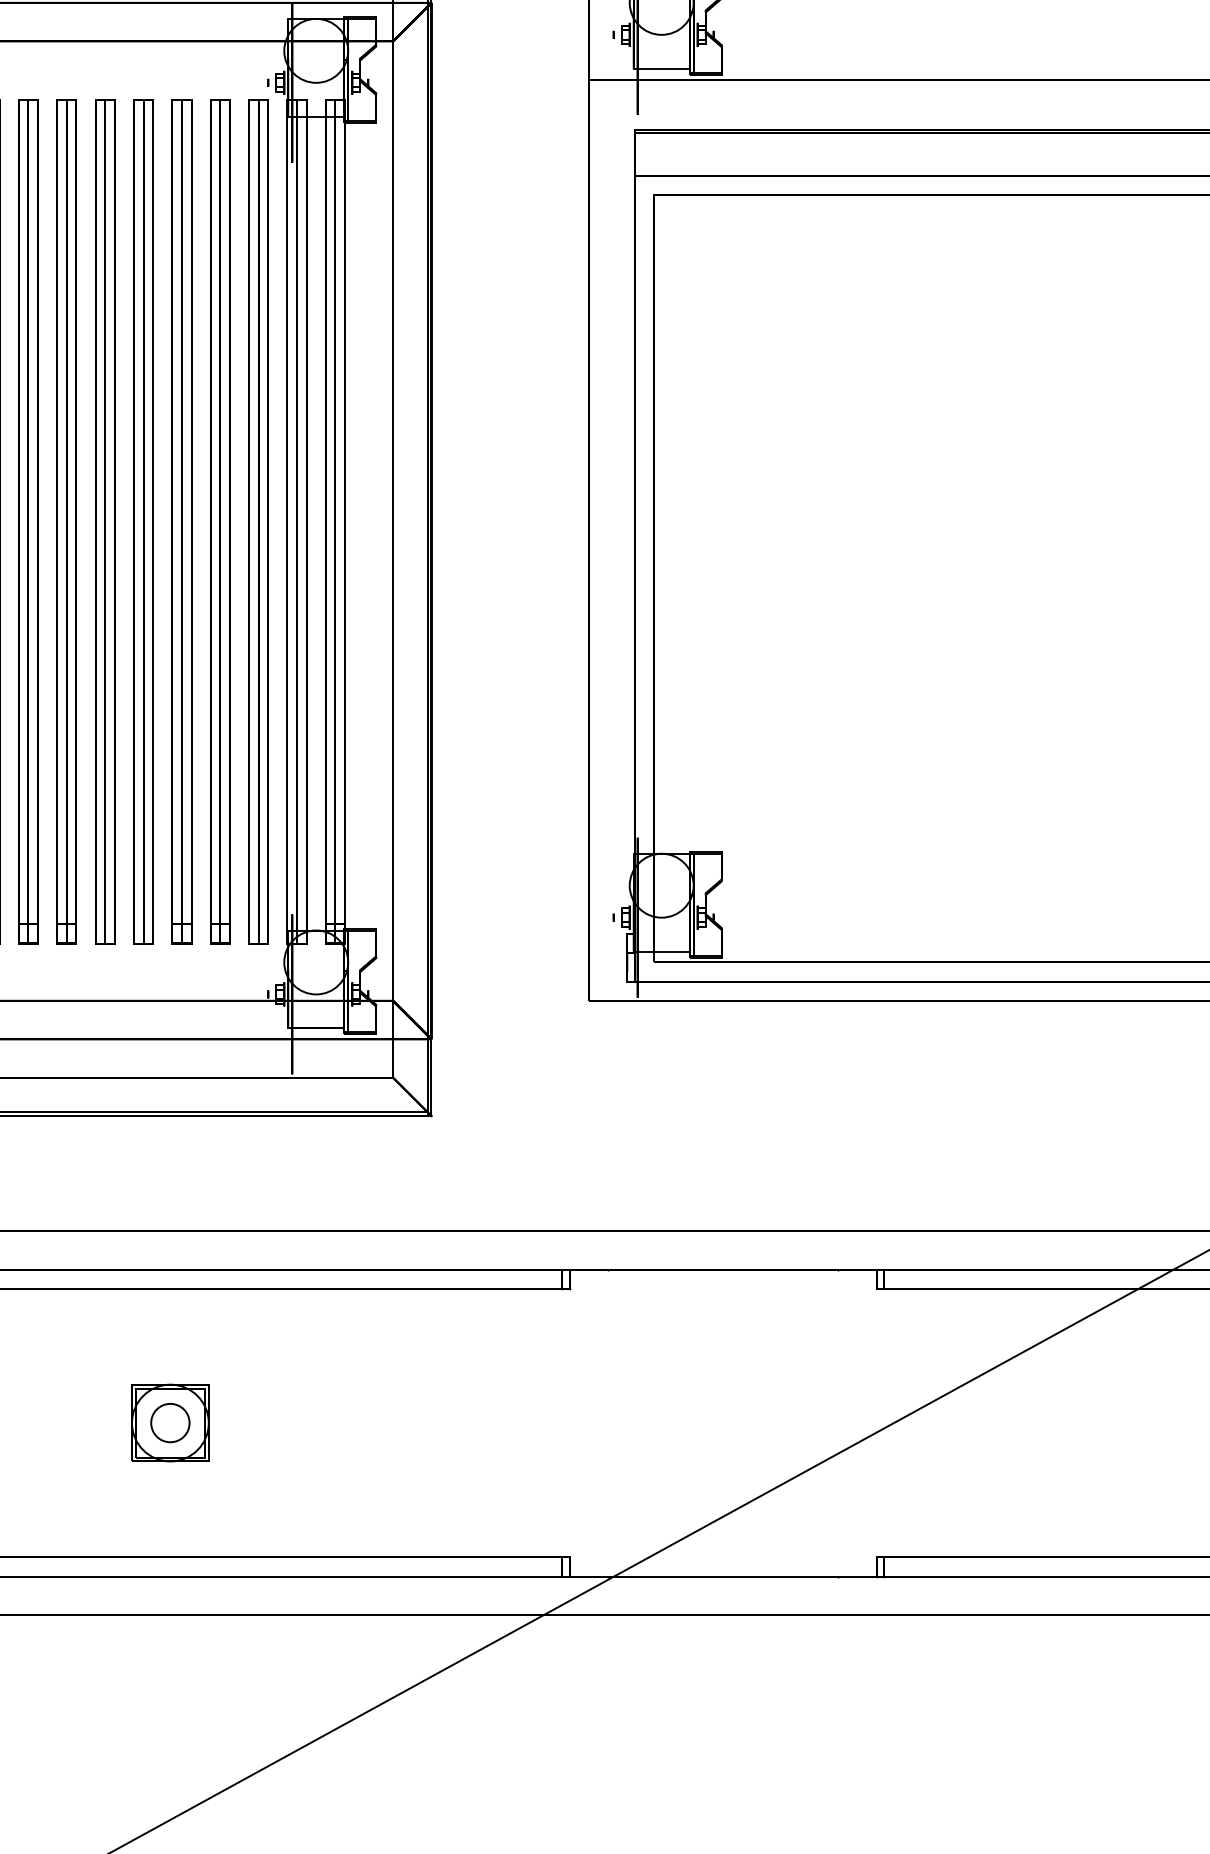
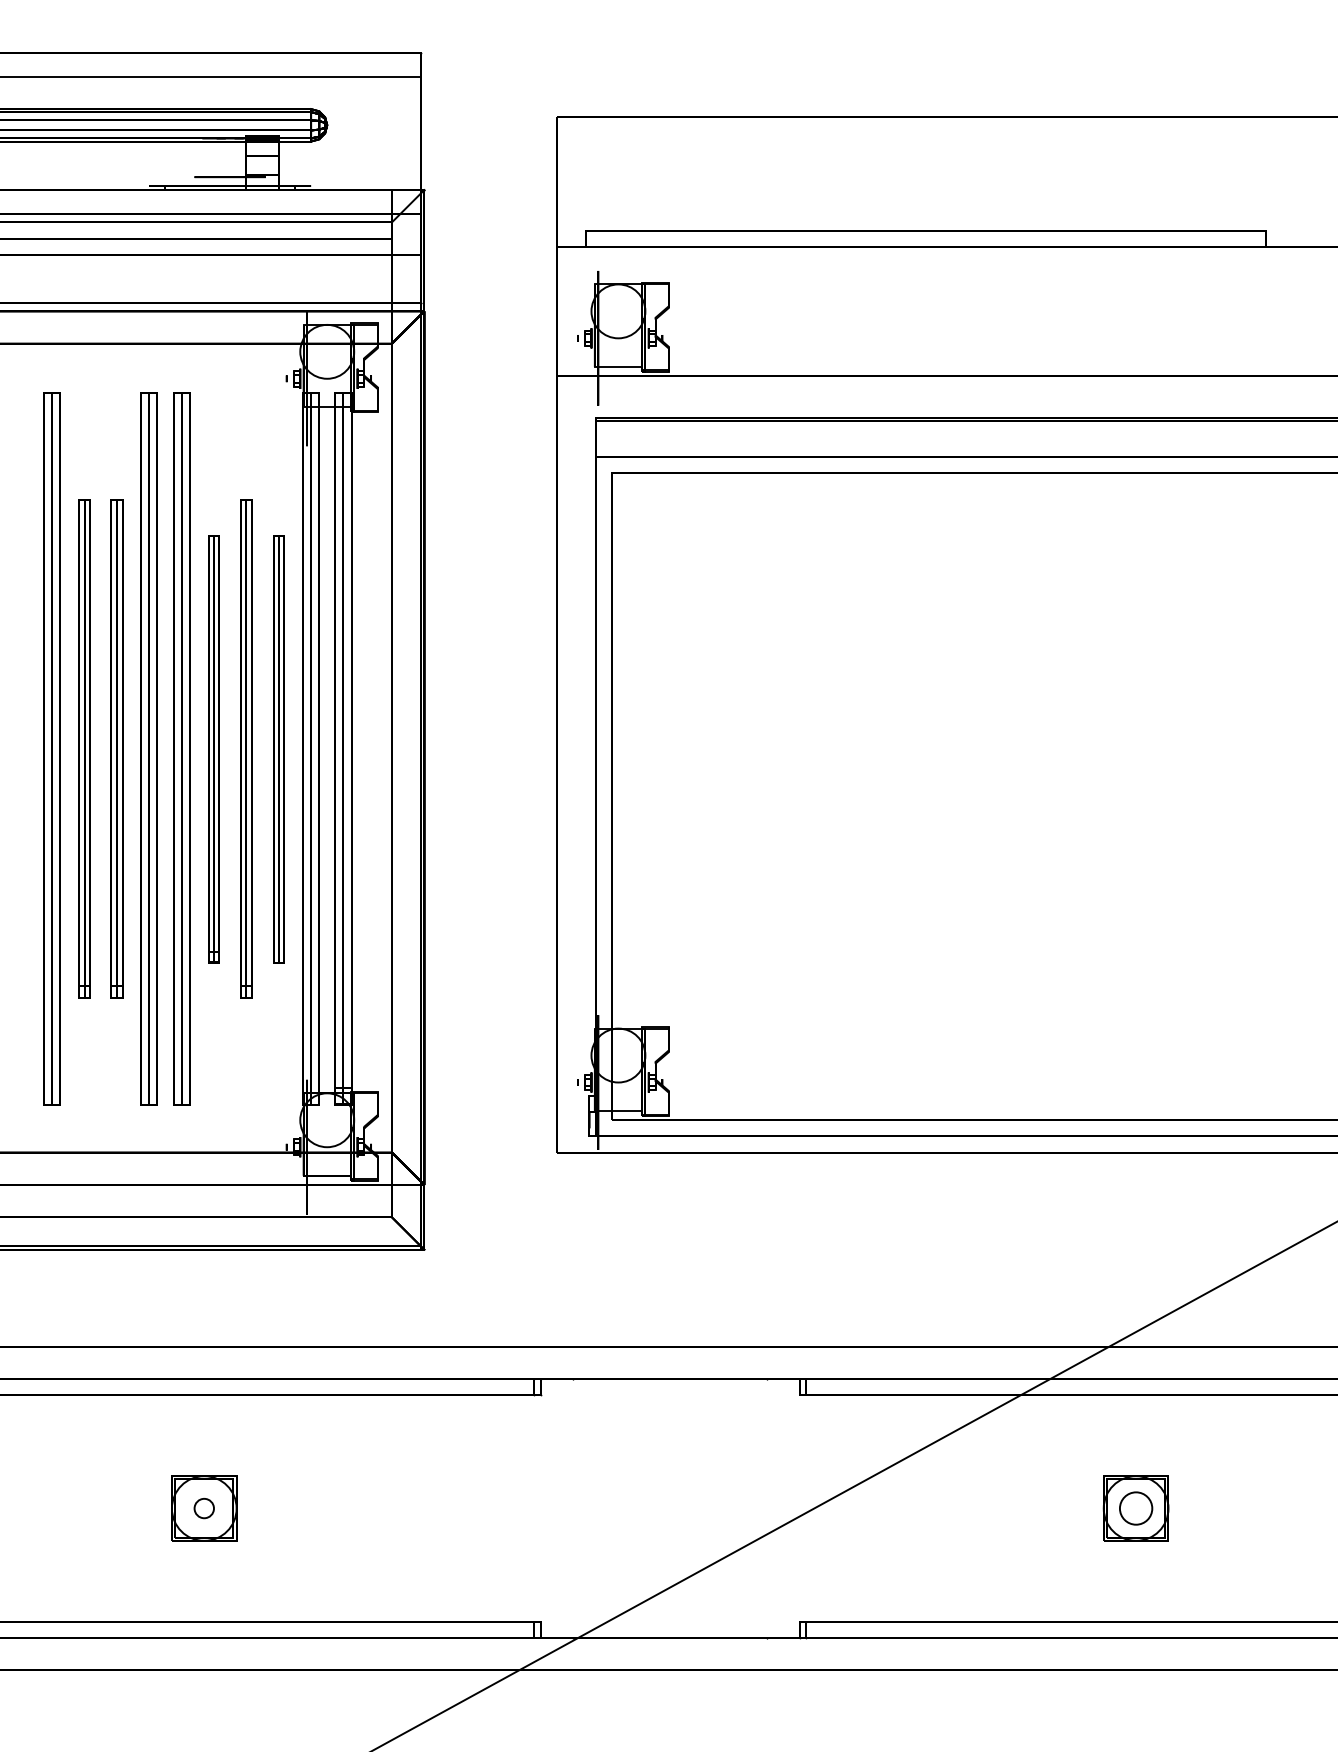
part: (28, 521) -> (84, 748), size x0.7
part: (66, 521) -> (116, 748), size x0.7
part: (181, 521) -> (213, 748), size x0.6
part: (219, 521) -> (245, 748), size x0.7
part: (258, 521) -> (278, 748), size x0.6
circle: (170, 1423) -> (204, 1508), size x0.6

